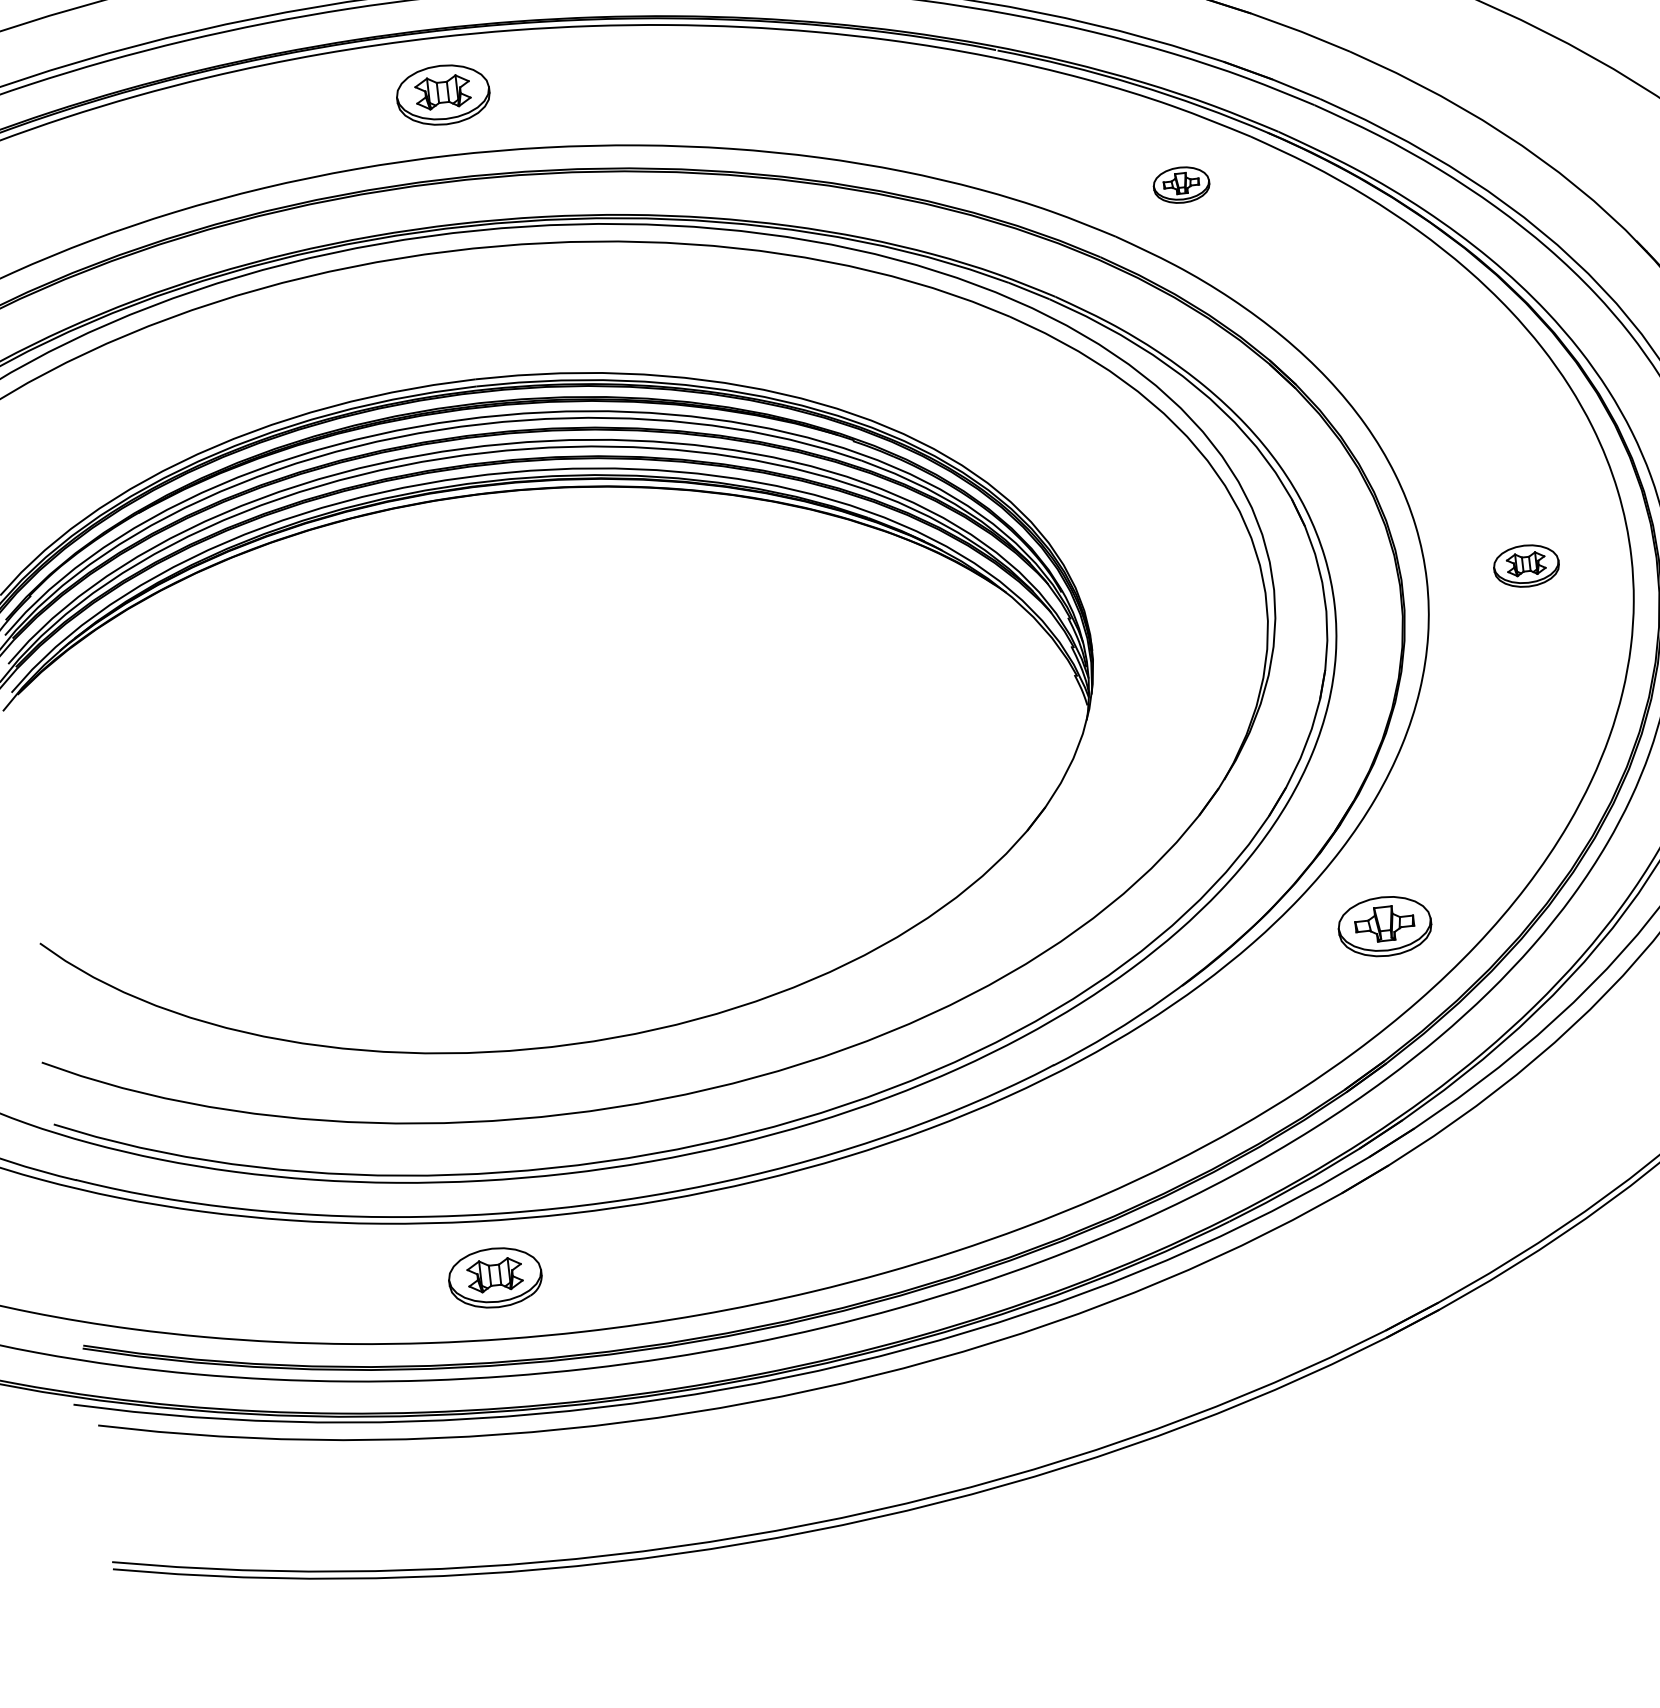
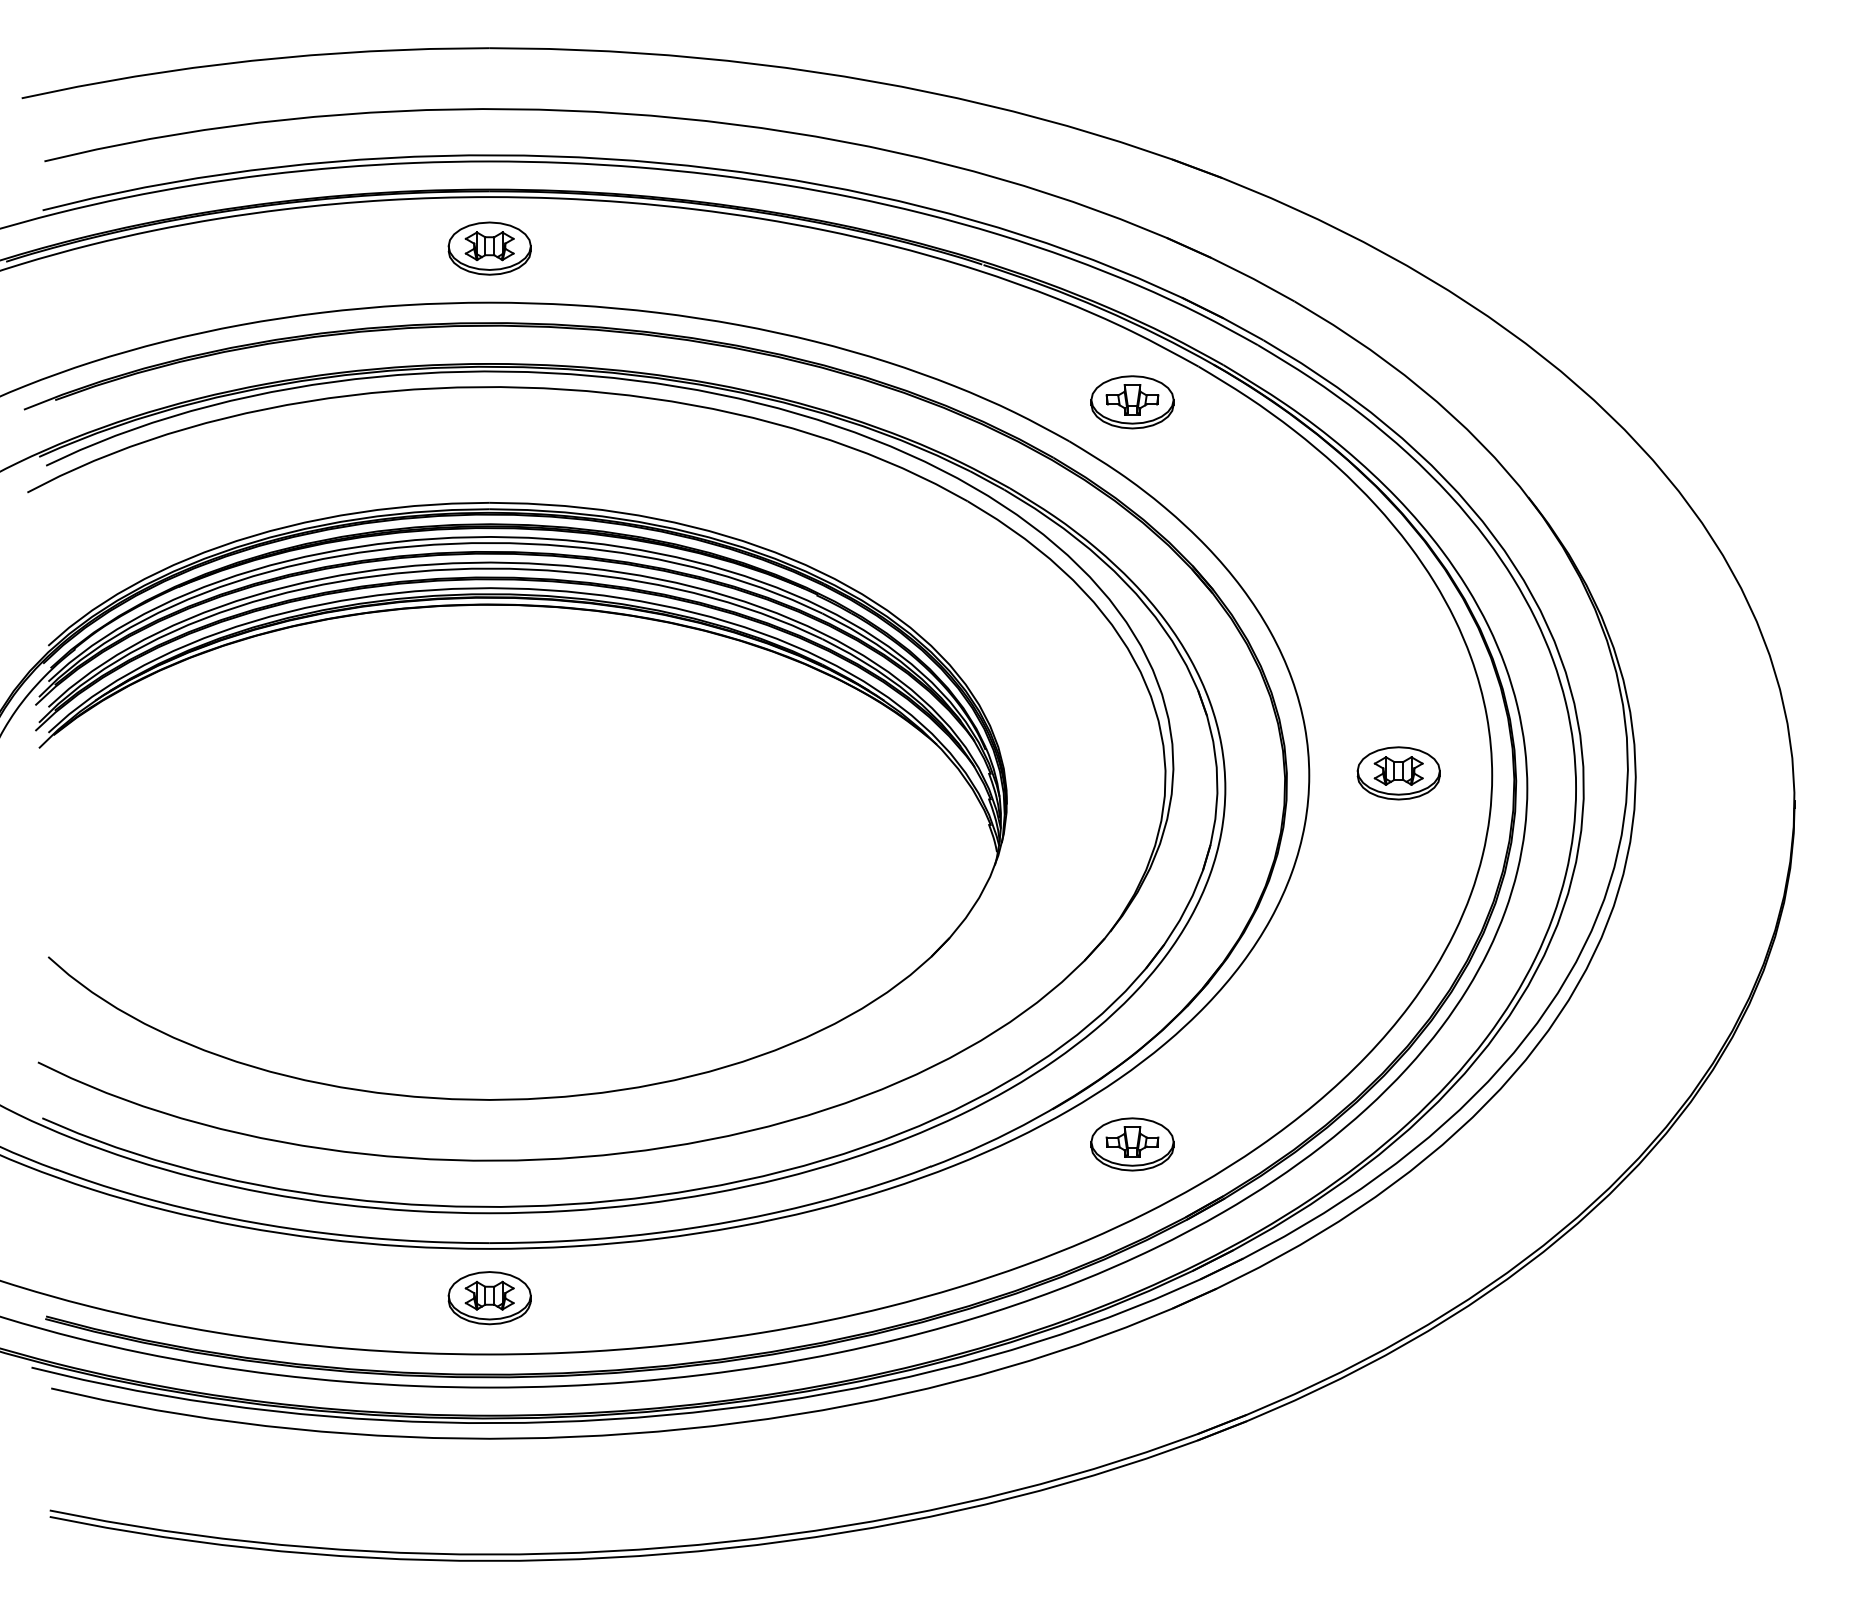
part: (1181, 185) -> (1132, 402), size x1.67
part: (1526, 566) -> (1398, 773), size x1.43
part: (1385, 926) -> (1132, 1144), moved
part: (495, 1278) -> (489, 1298), moved

